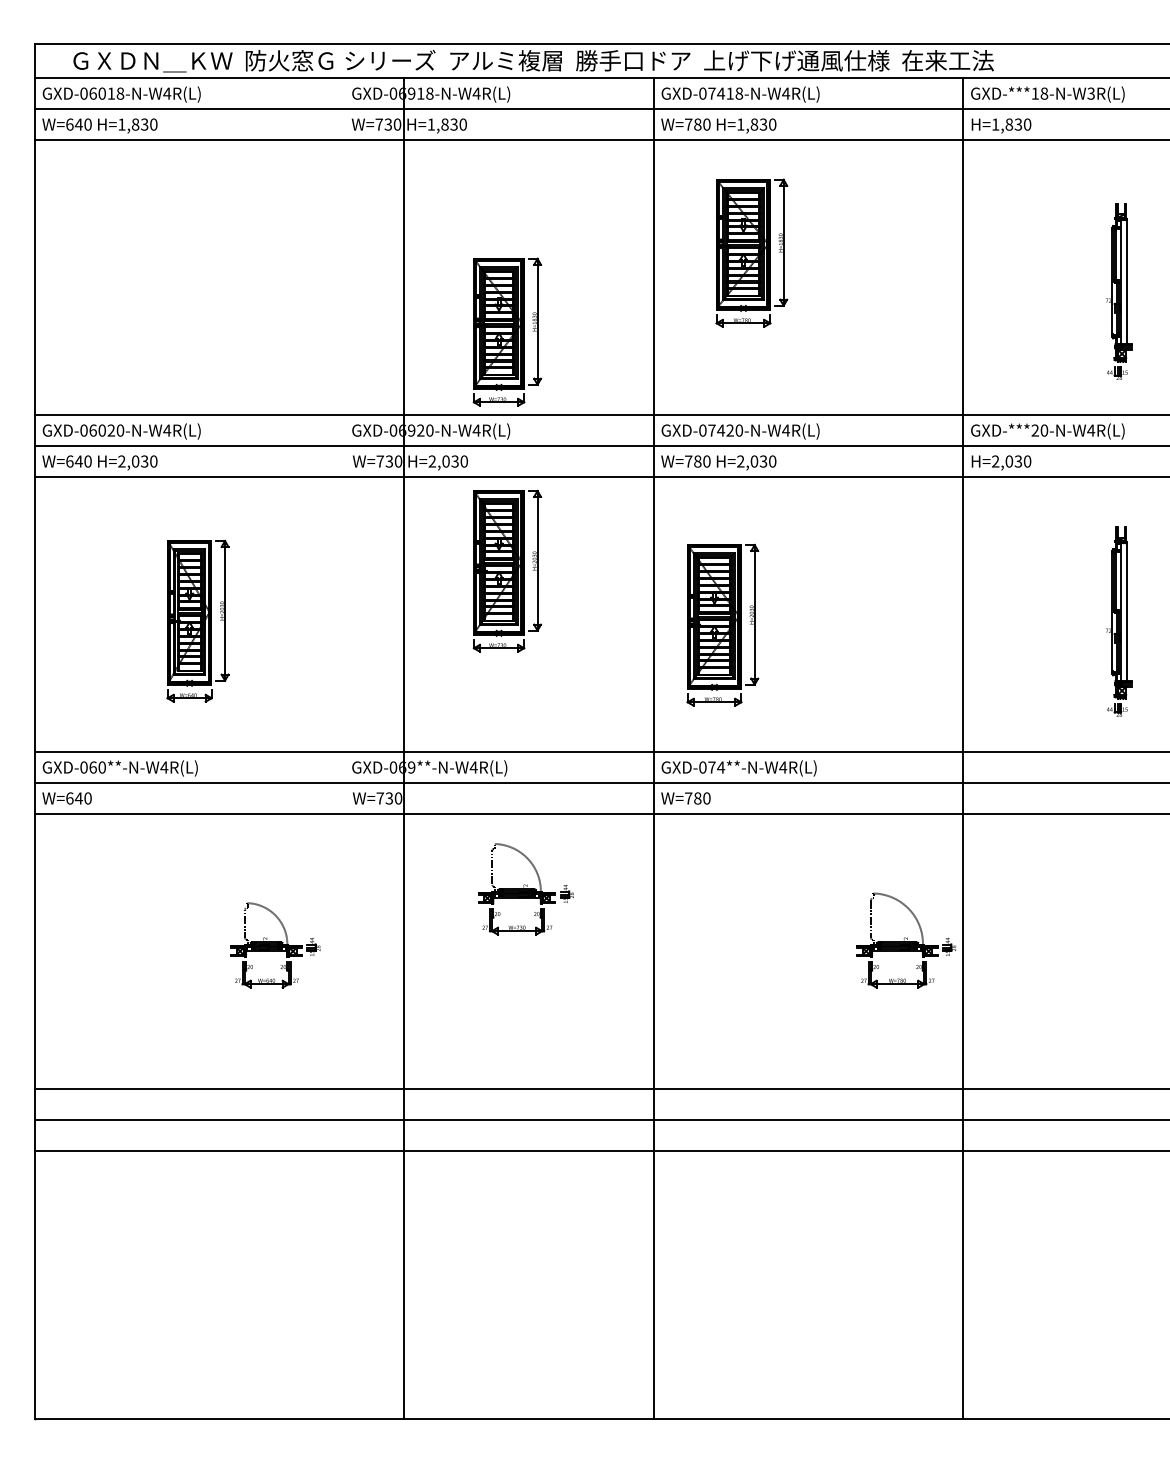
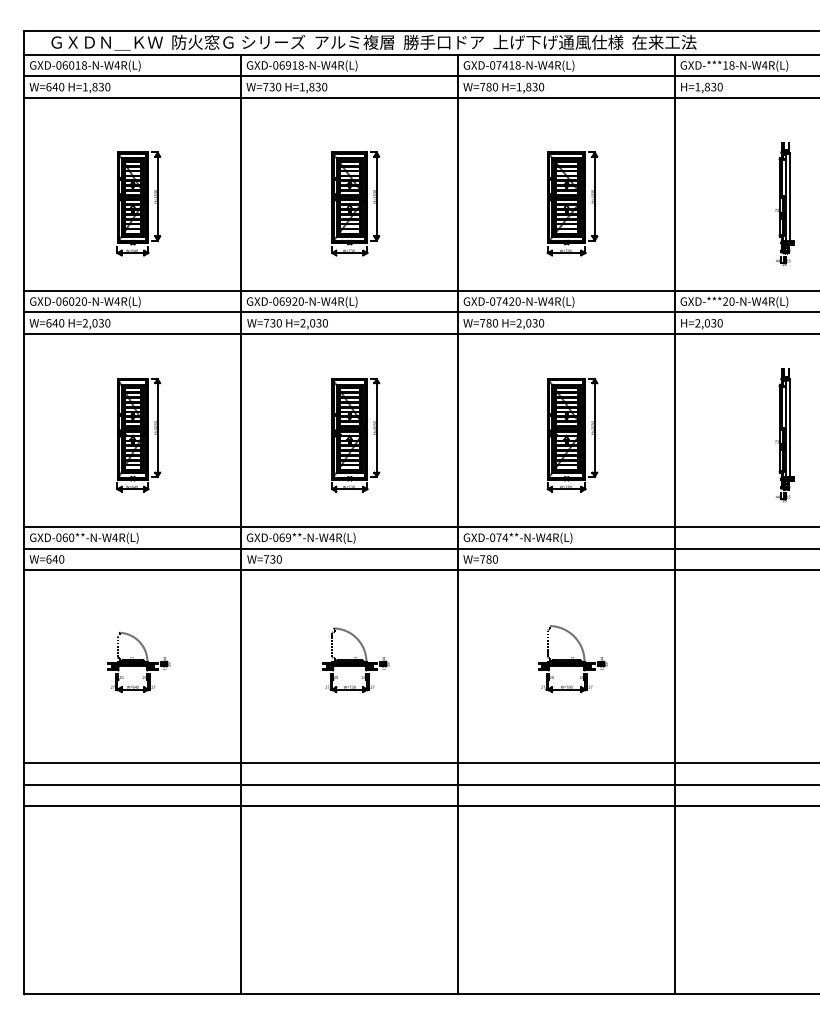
text: (1091, 93) -> (765, 65), GXD-***18-N-W3R(L) -> GXD-***18-N-W4R(L)
part: (751, 252) -> (572, 203), moved
part: (197, 290) -> (138, 203), added
part: (507, 331) -> (355, 203), moved
part: (507, 570) -> (355, 434), moved
part: (722, 624) -> (572, 434), moved
line: (404, 748) -> (241, 524), moved
part: (525, 889) -> (355, 660), moved
part: (905, 940) -> (572, 658), moved
part: (275, 945) -> (139, 662), moved

